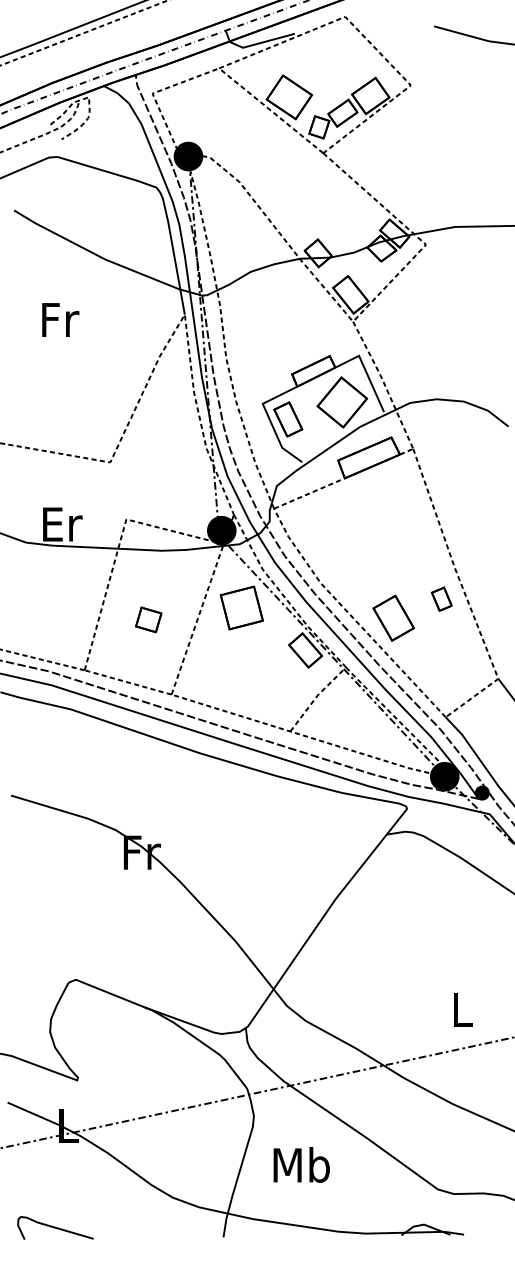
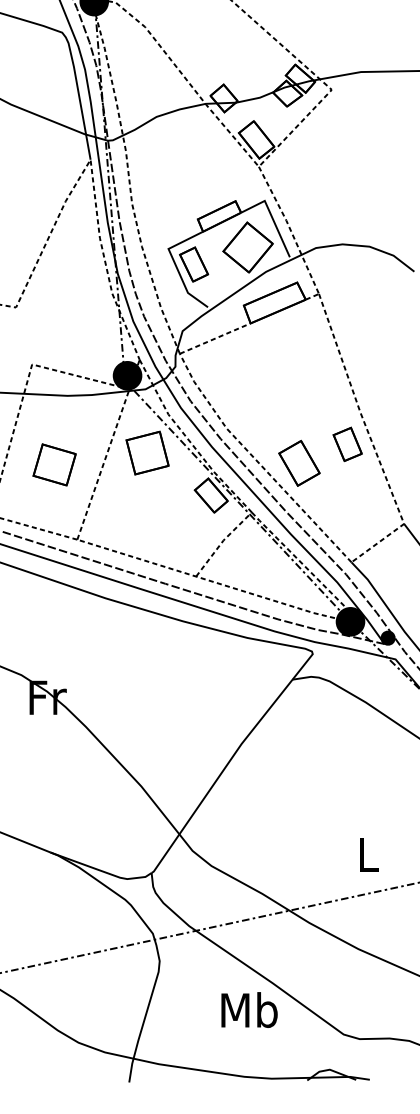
part: (441, 598) -> (347, 443), size x1.43
part: (148, 619) -> (54, 464), size x1.67
text: (301, 1164) -> (249, 1009), moved

